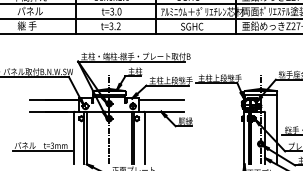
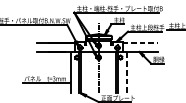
line: (162, 99) -> (140, 42), solid -> dashed
line: (144, 138) -> (126, 73), solid -> dashed

